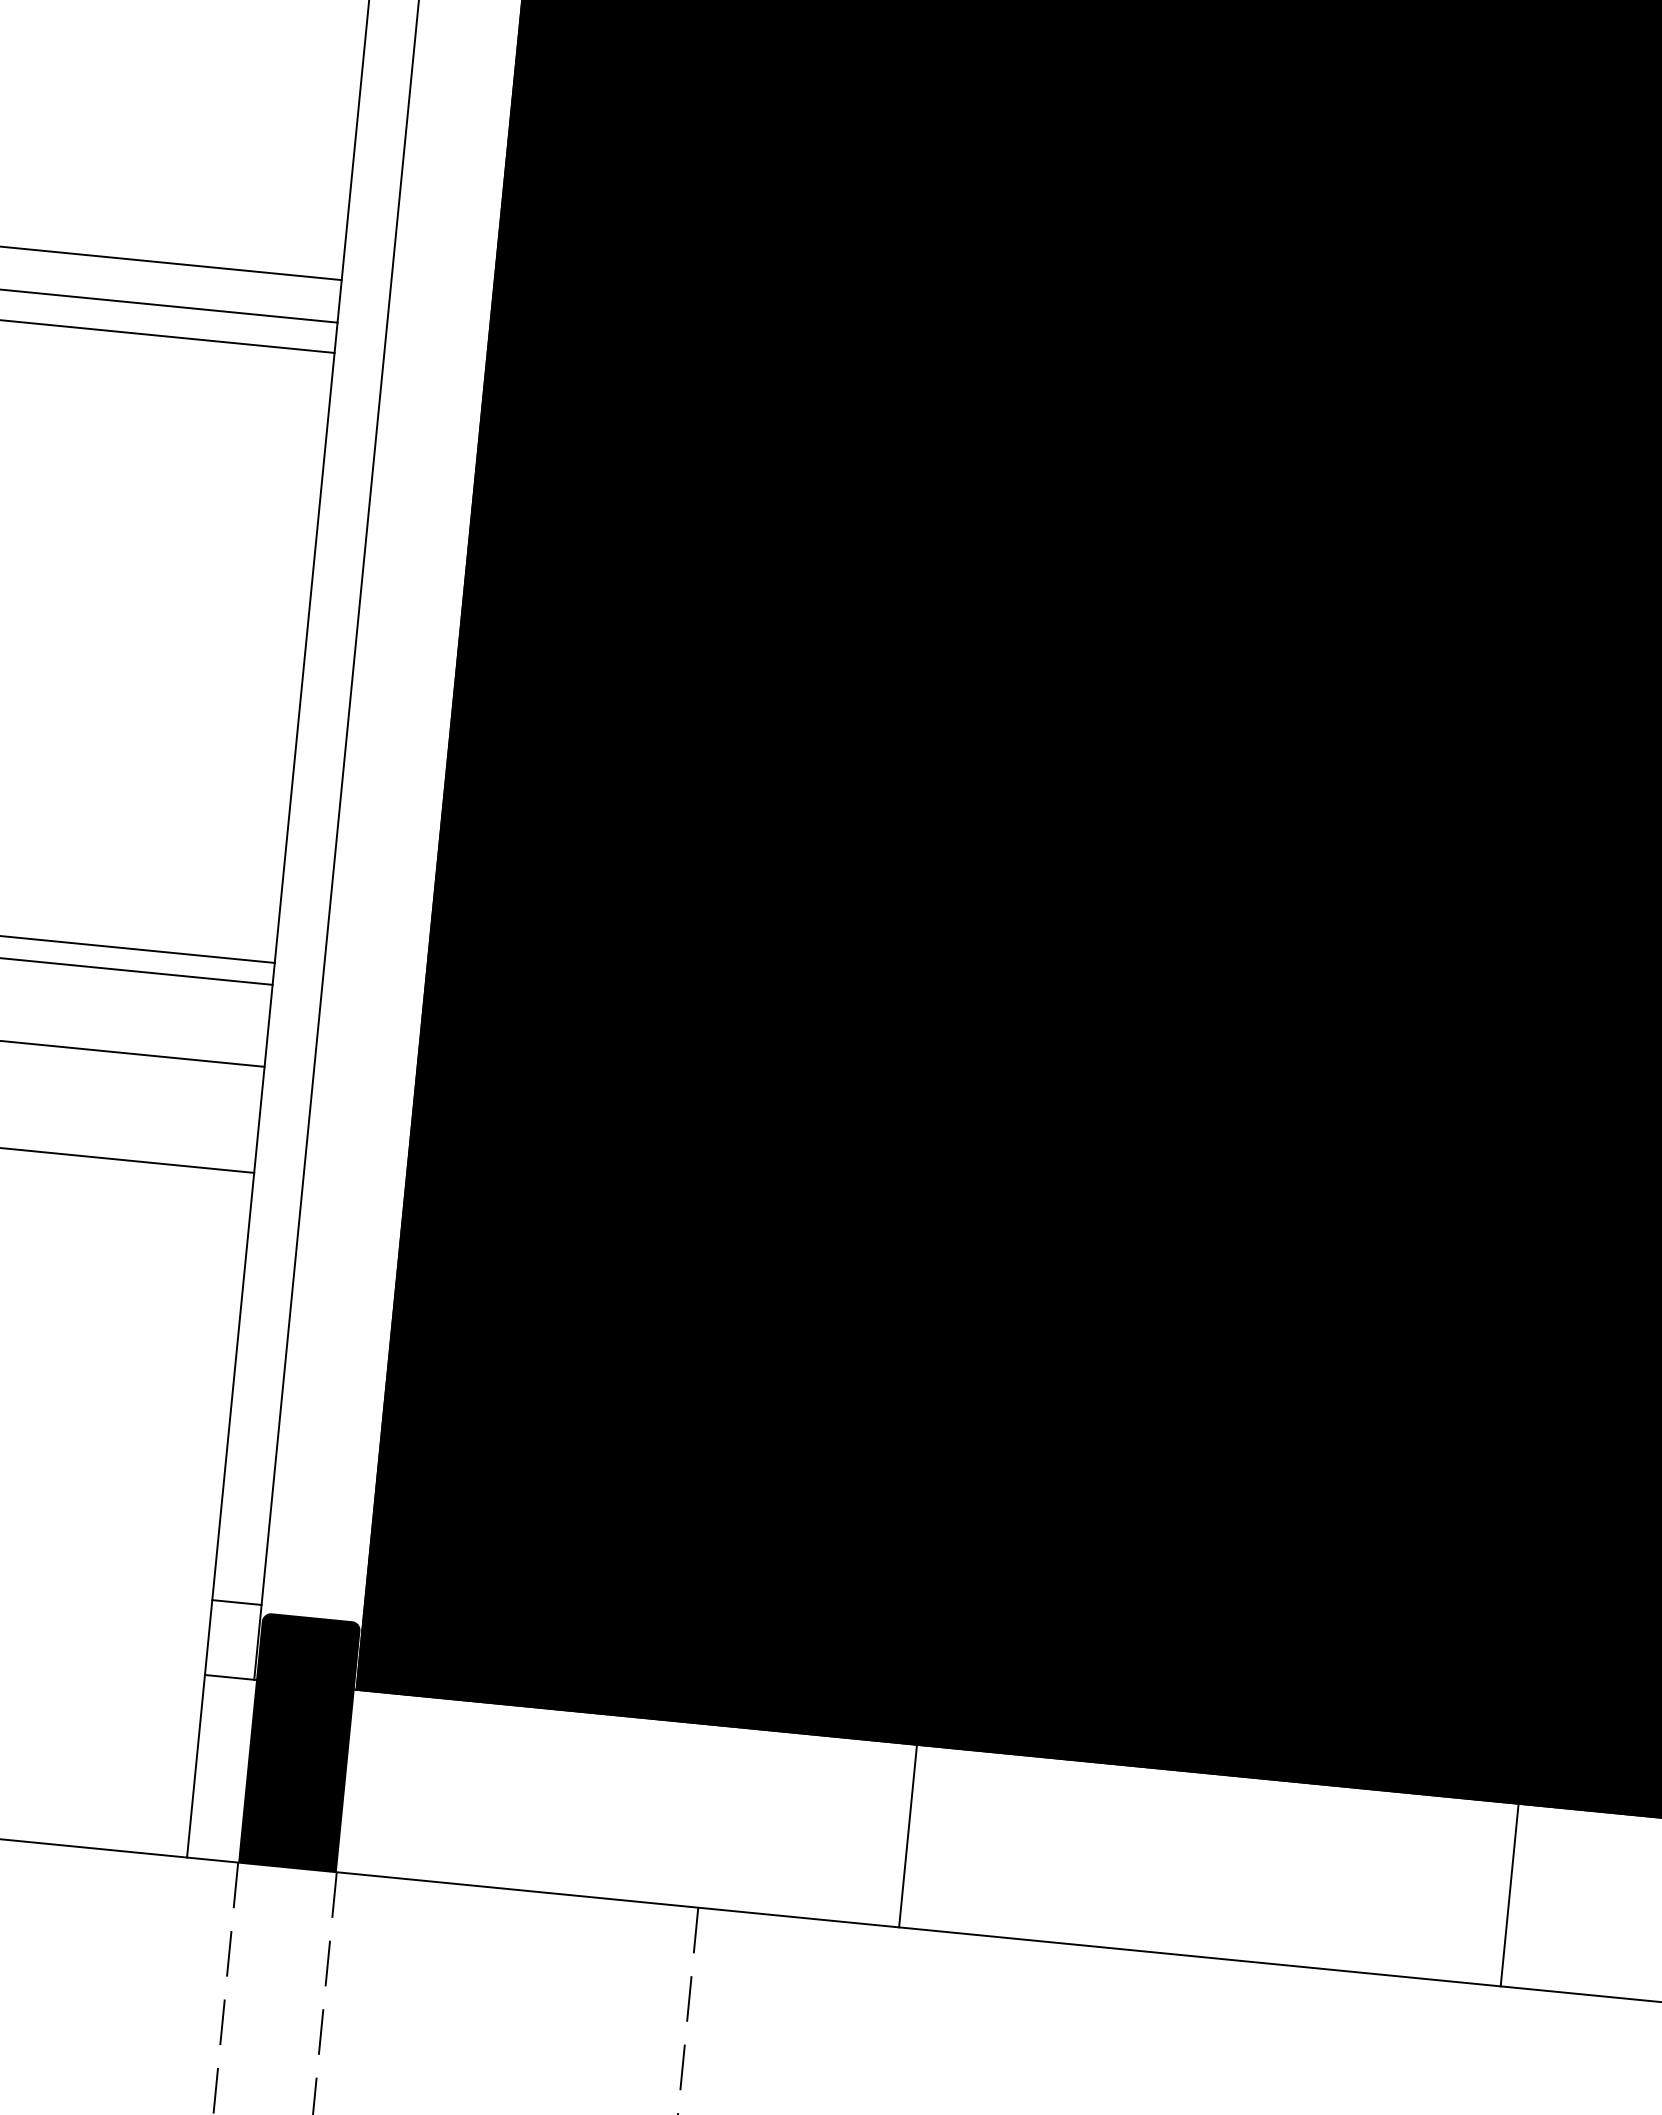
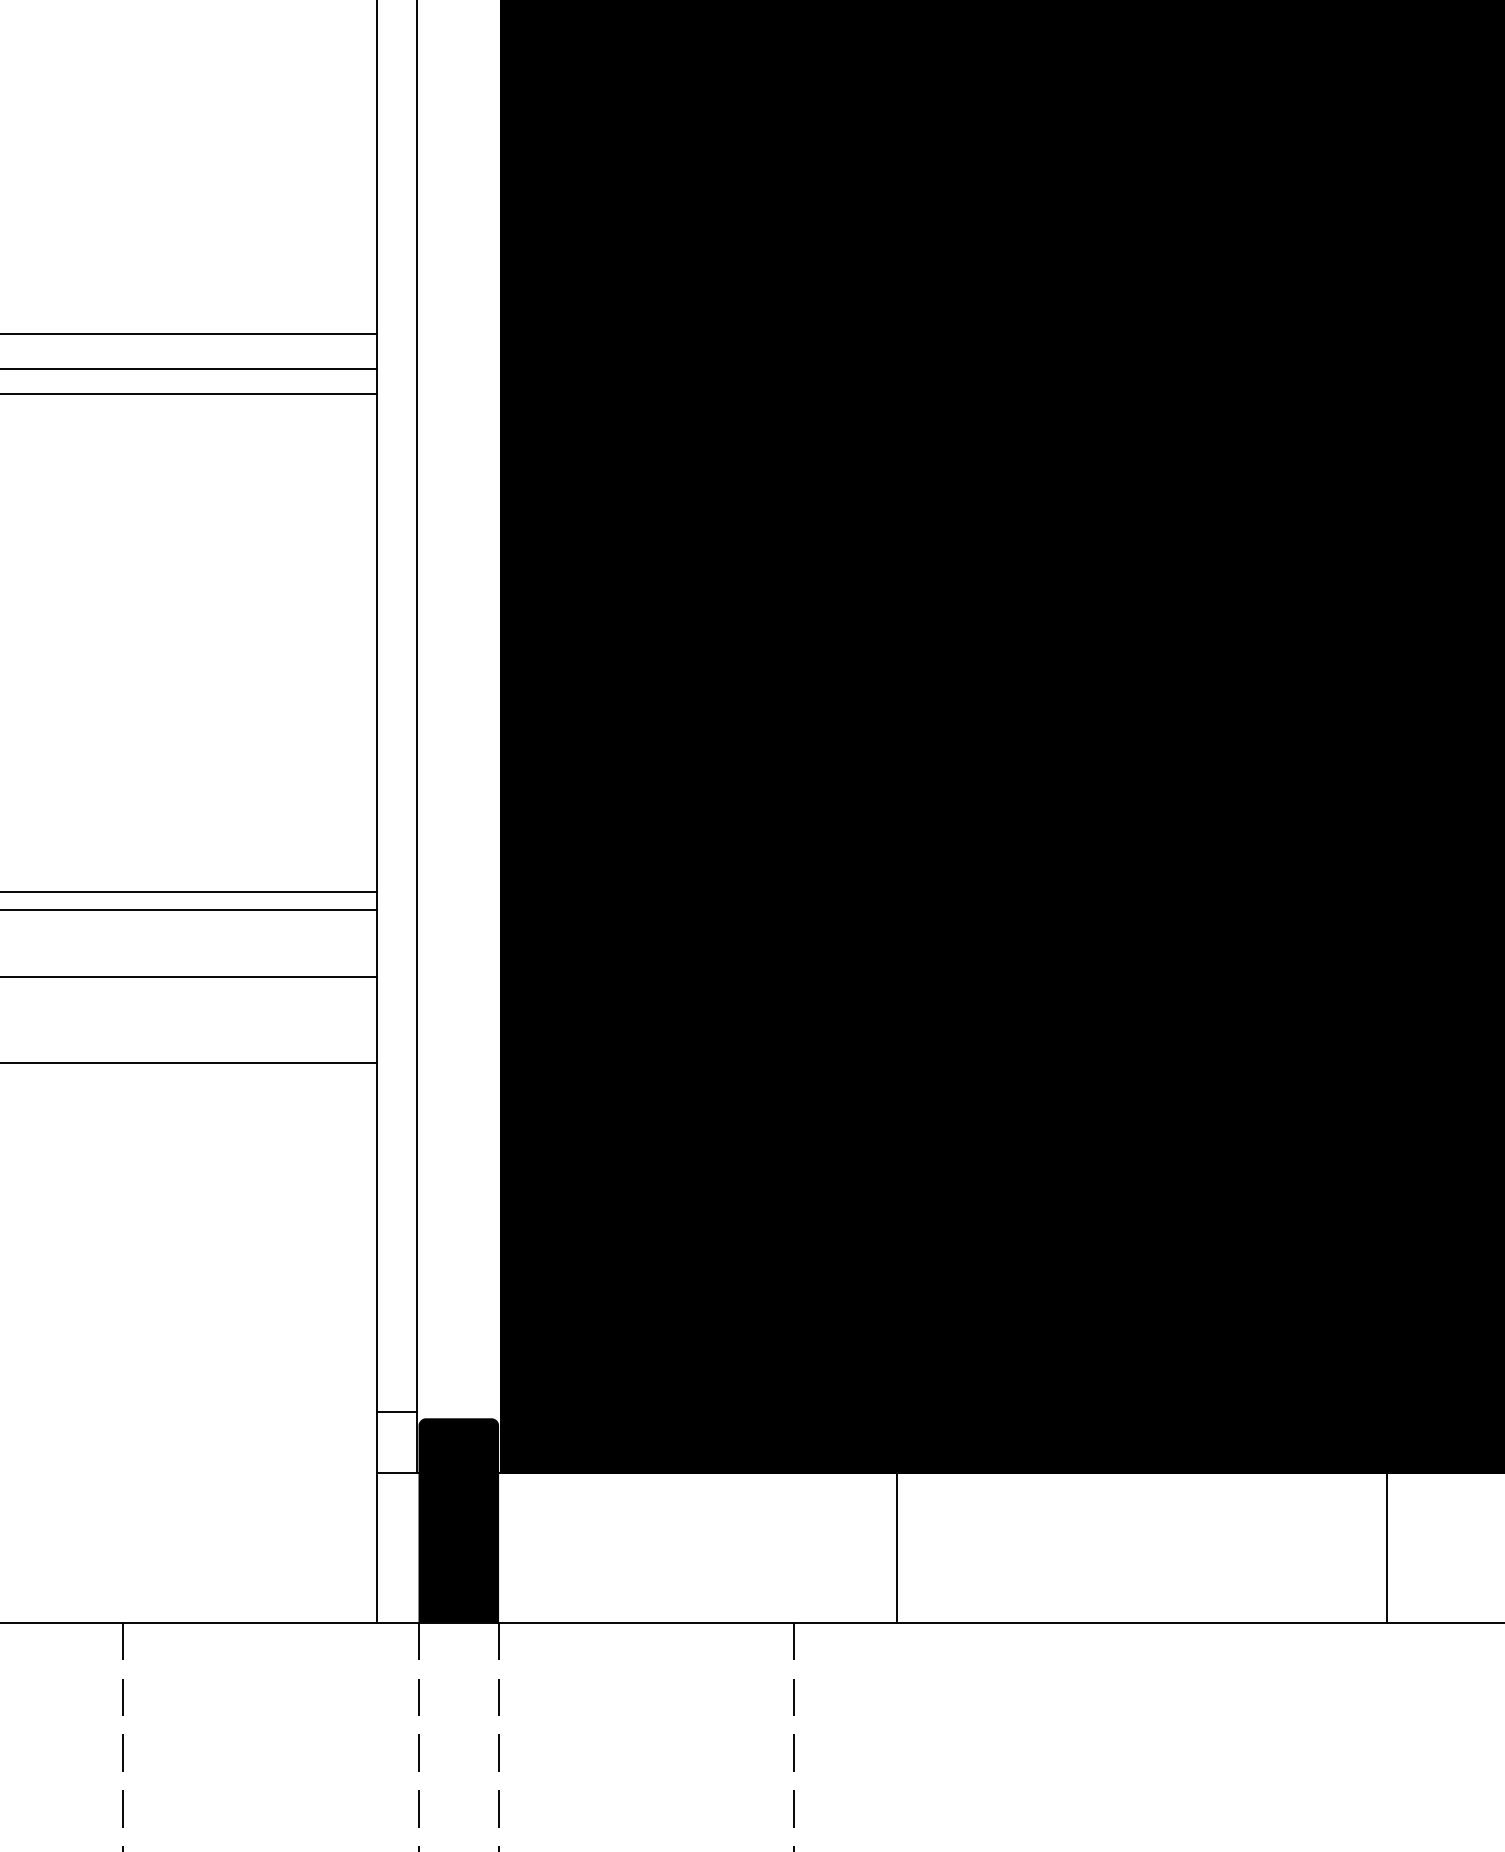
line: (908, 1835) -> (897, 1547), moved
line: (1509, 1894) -> (1386, 1547), moved

